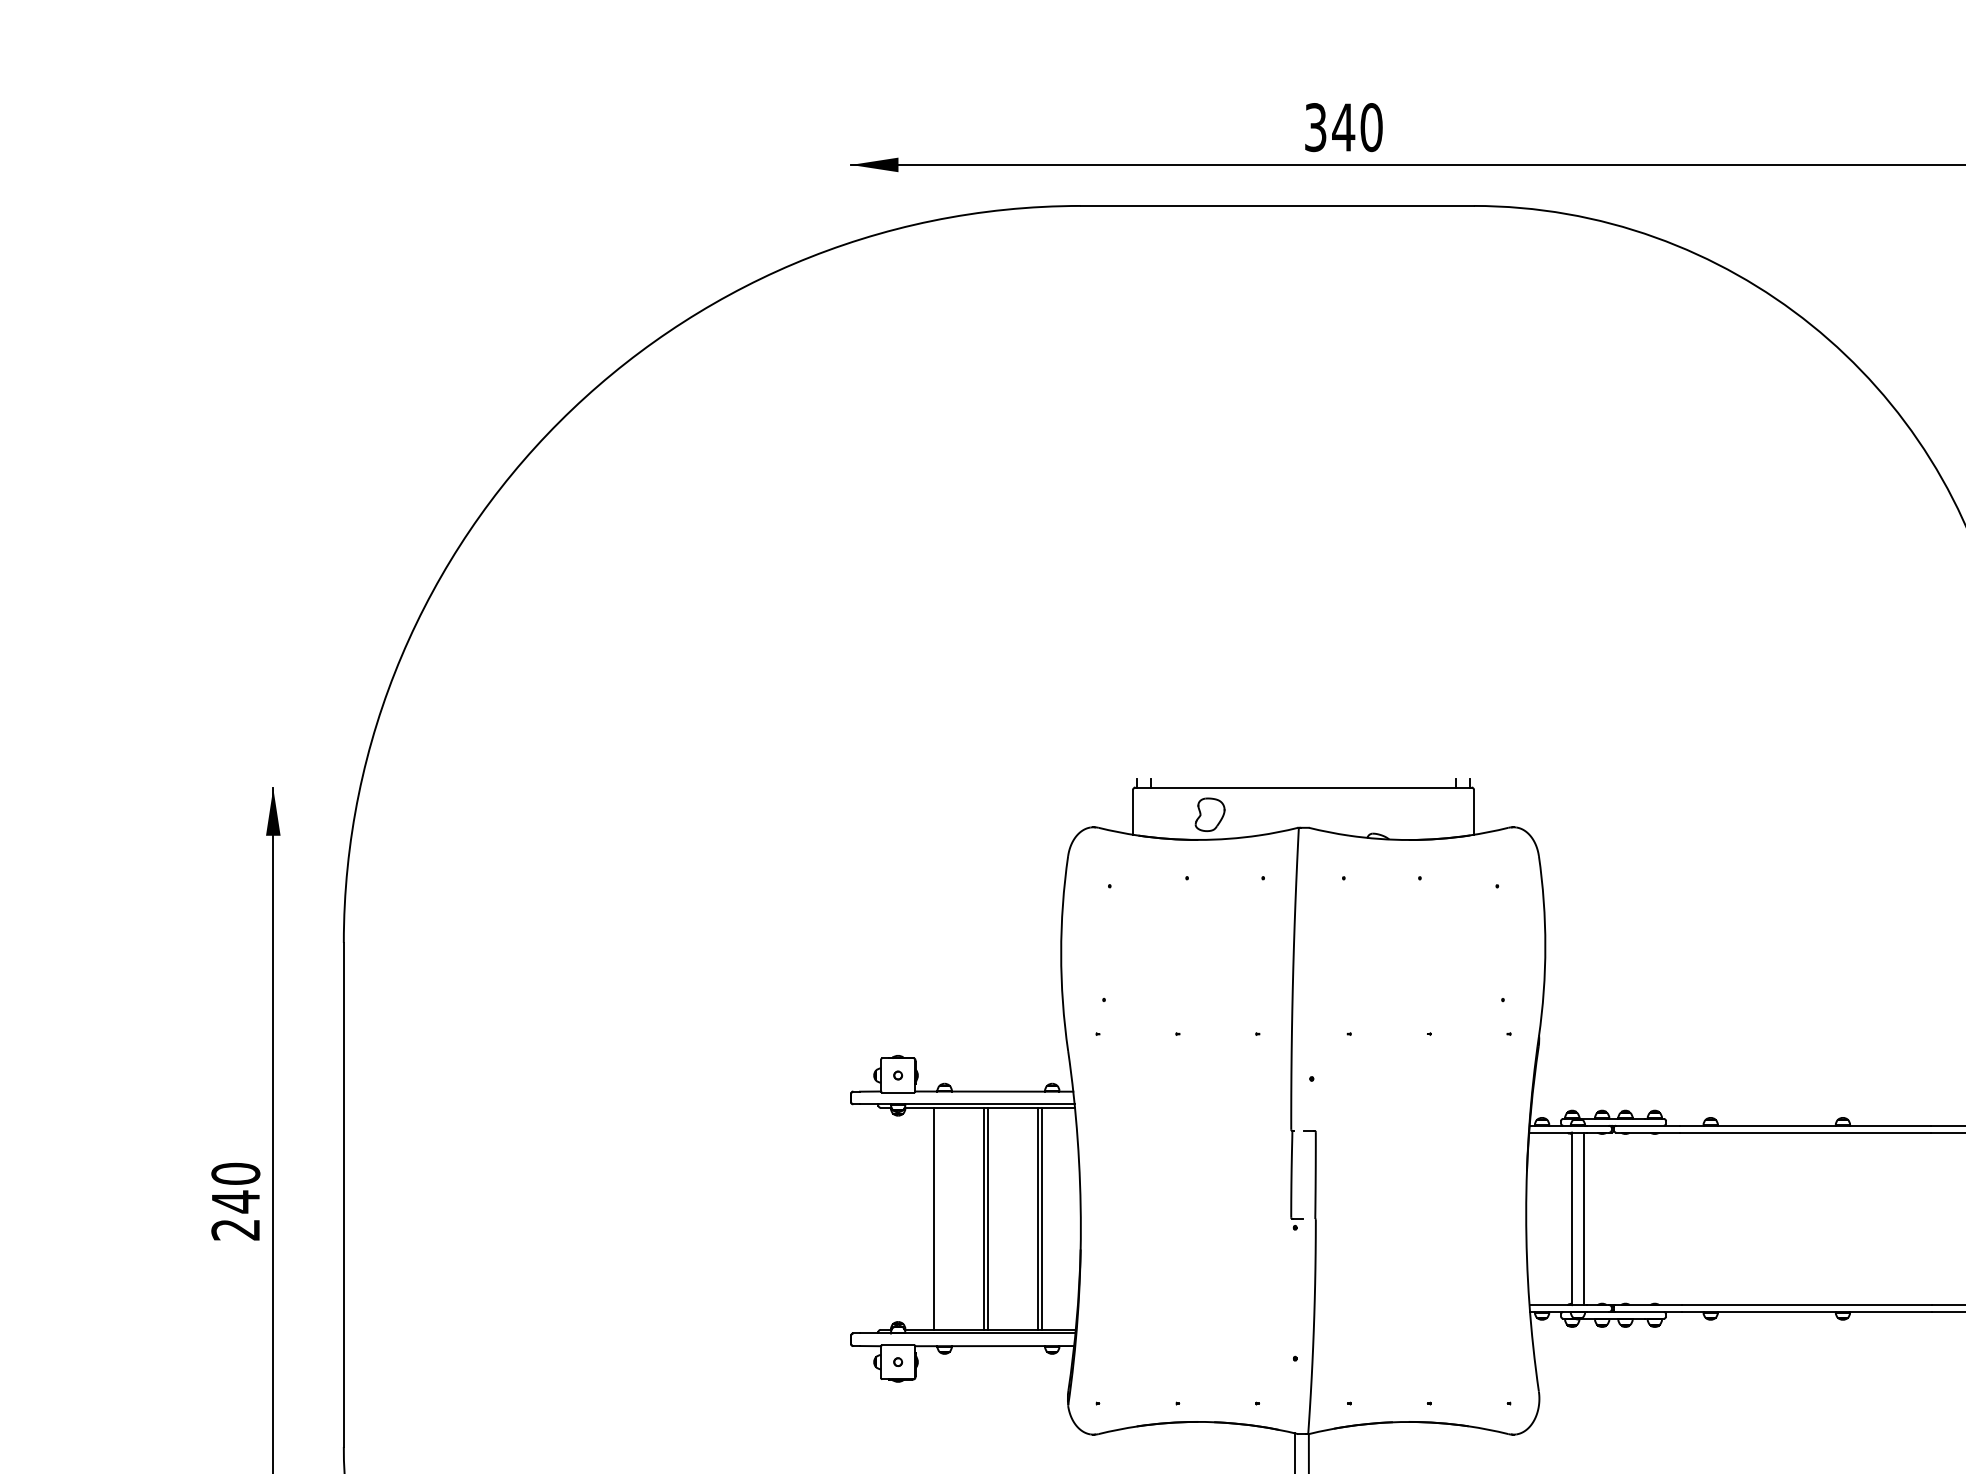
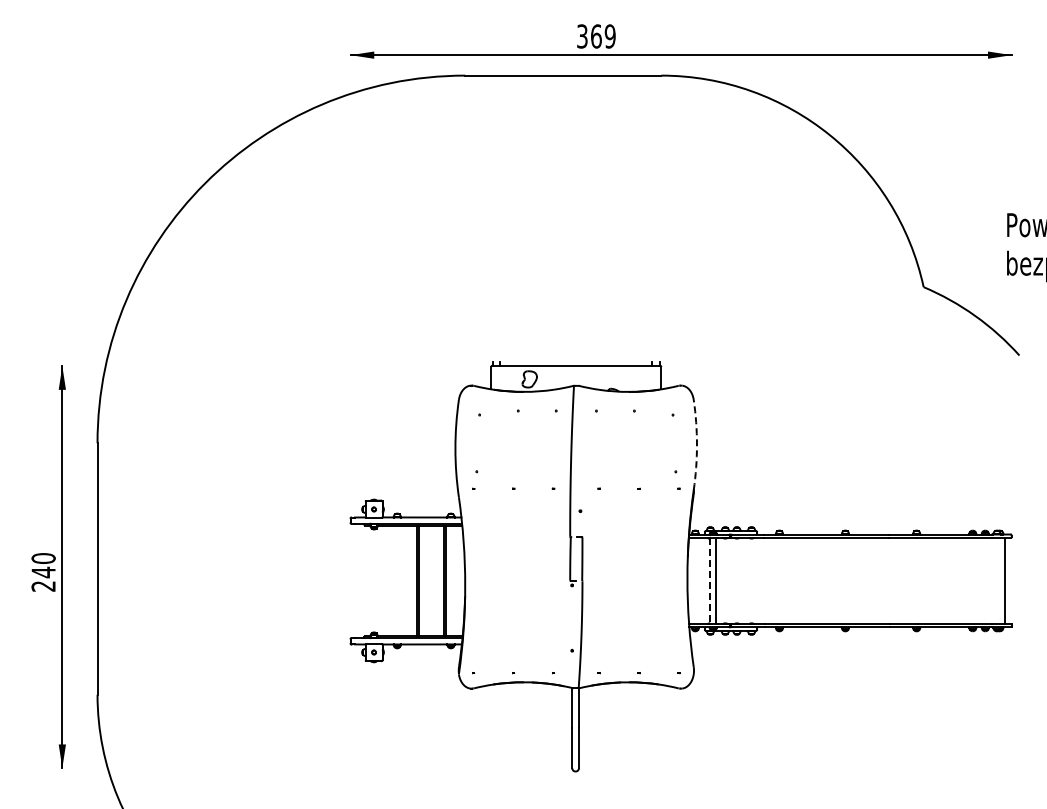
text: (1355, 127) -> (602, 36), 340 -> 369
arc: (1544, 947) -> (696, 445), solid -> dashed
line: (935, 1217) -> (392, 580), removed
line: (1572, 1219) -> (710, 581), solid -> dashed

